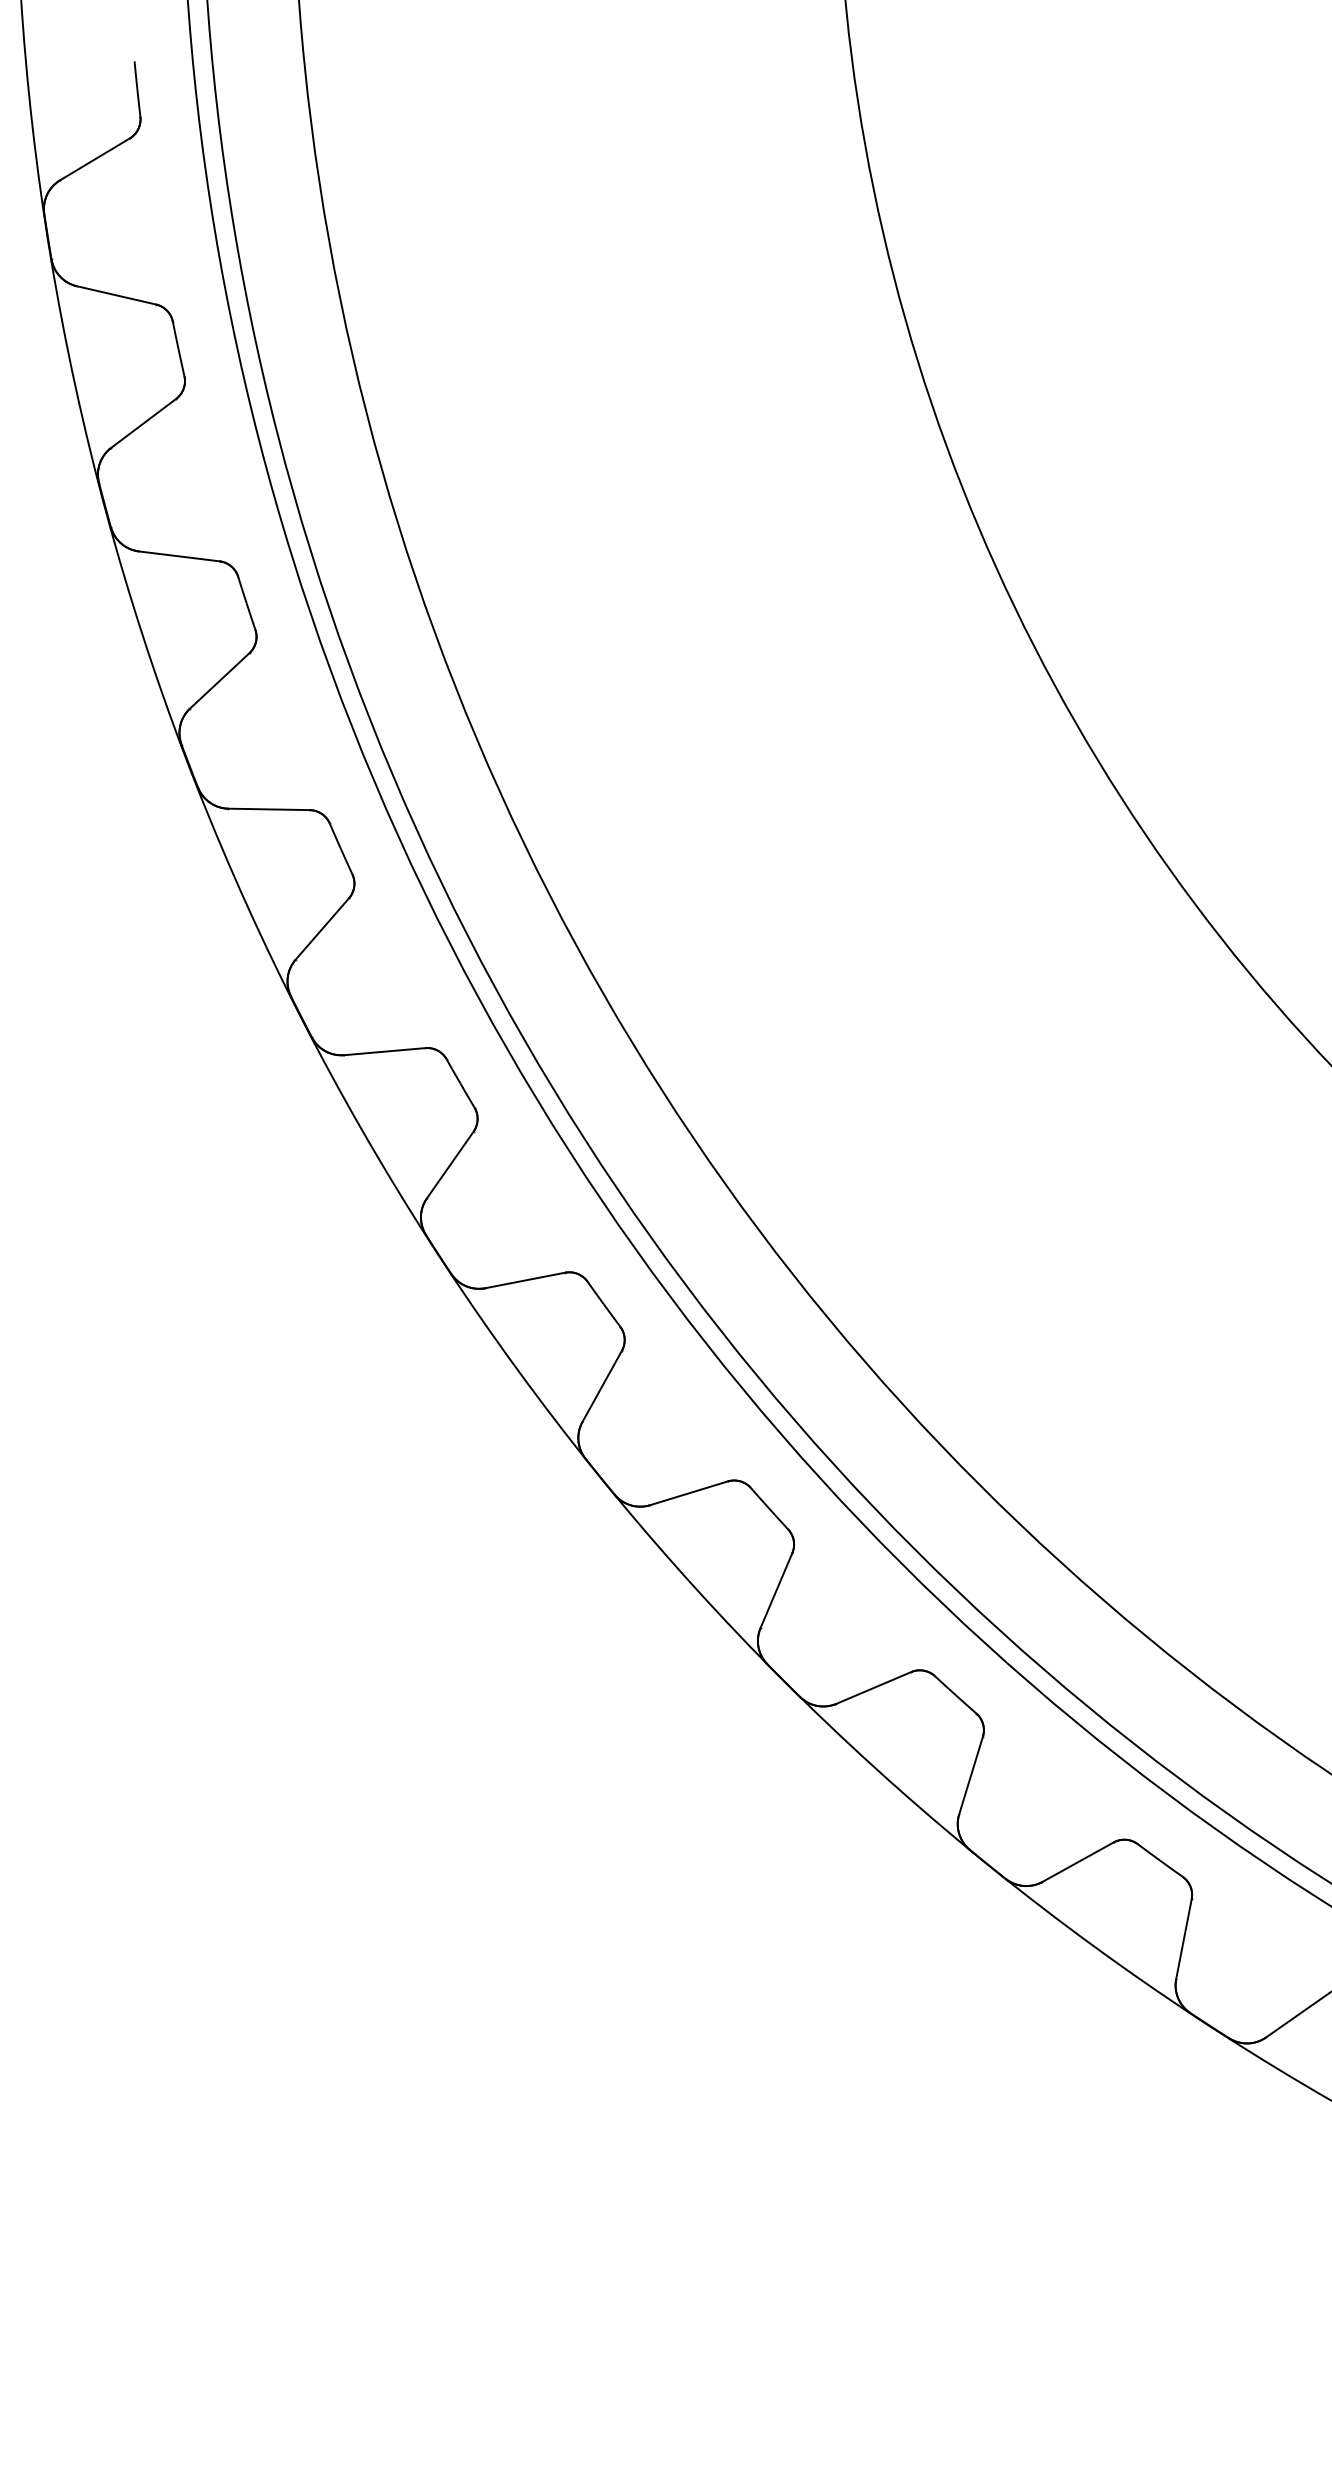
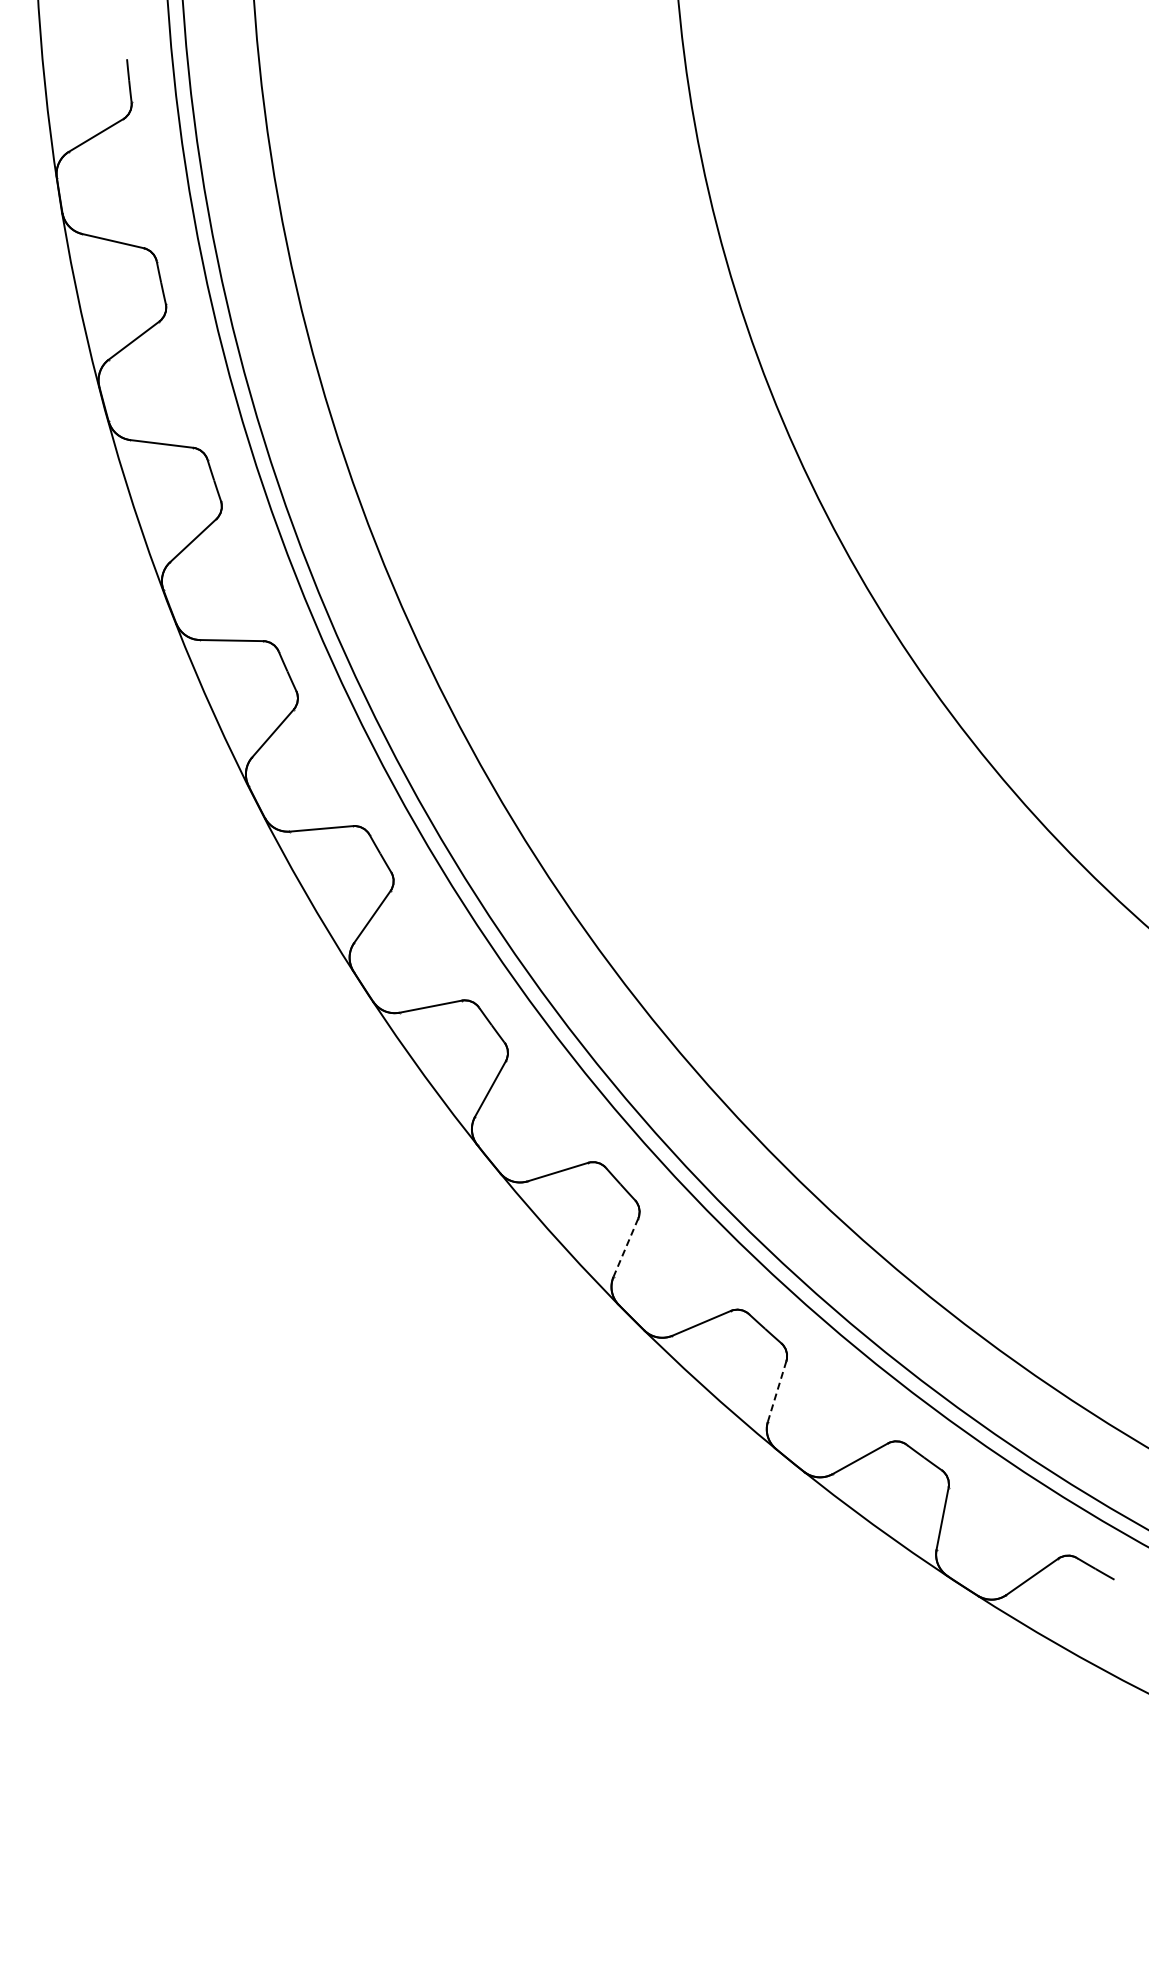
line: (775, 1590) -> (625, 1247), solid -> dashed
line: (971, 1775) -> (777, 1391), solid -> dashed

